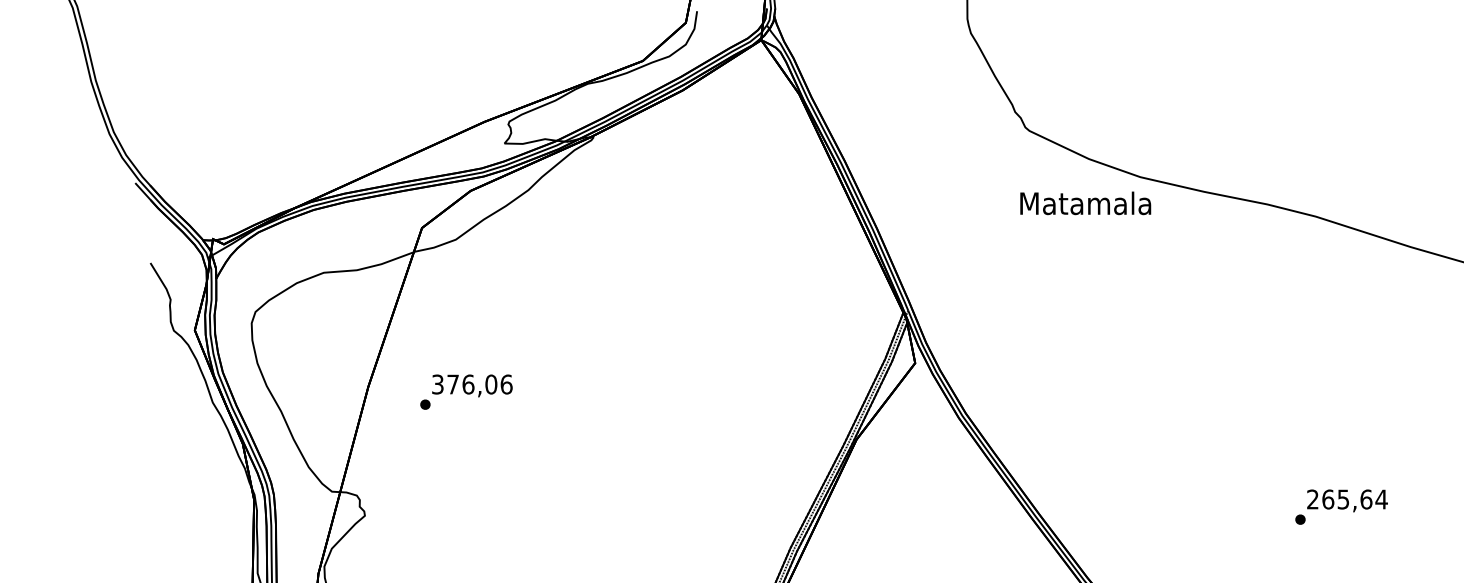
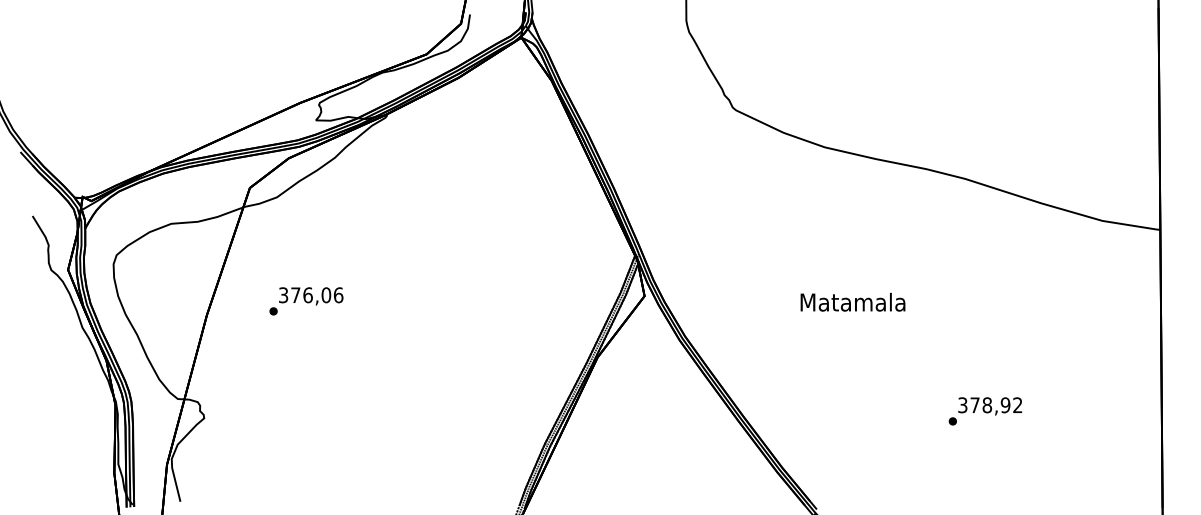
text: (1085, 202) -> (852, 301), moved
text: (466, 392) -> (306, 301), moved
text: (1347, 499) -> (990, 405), 265,64 -> 378,92

